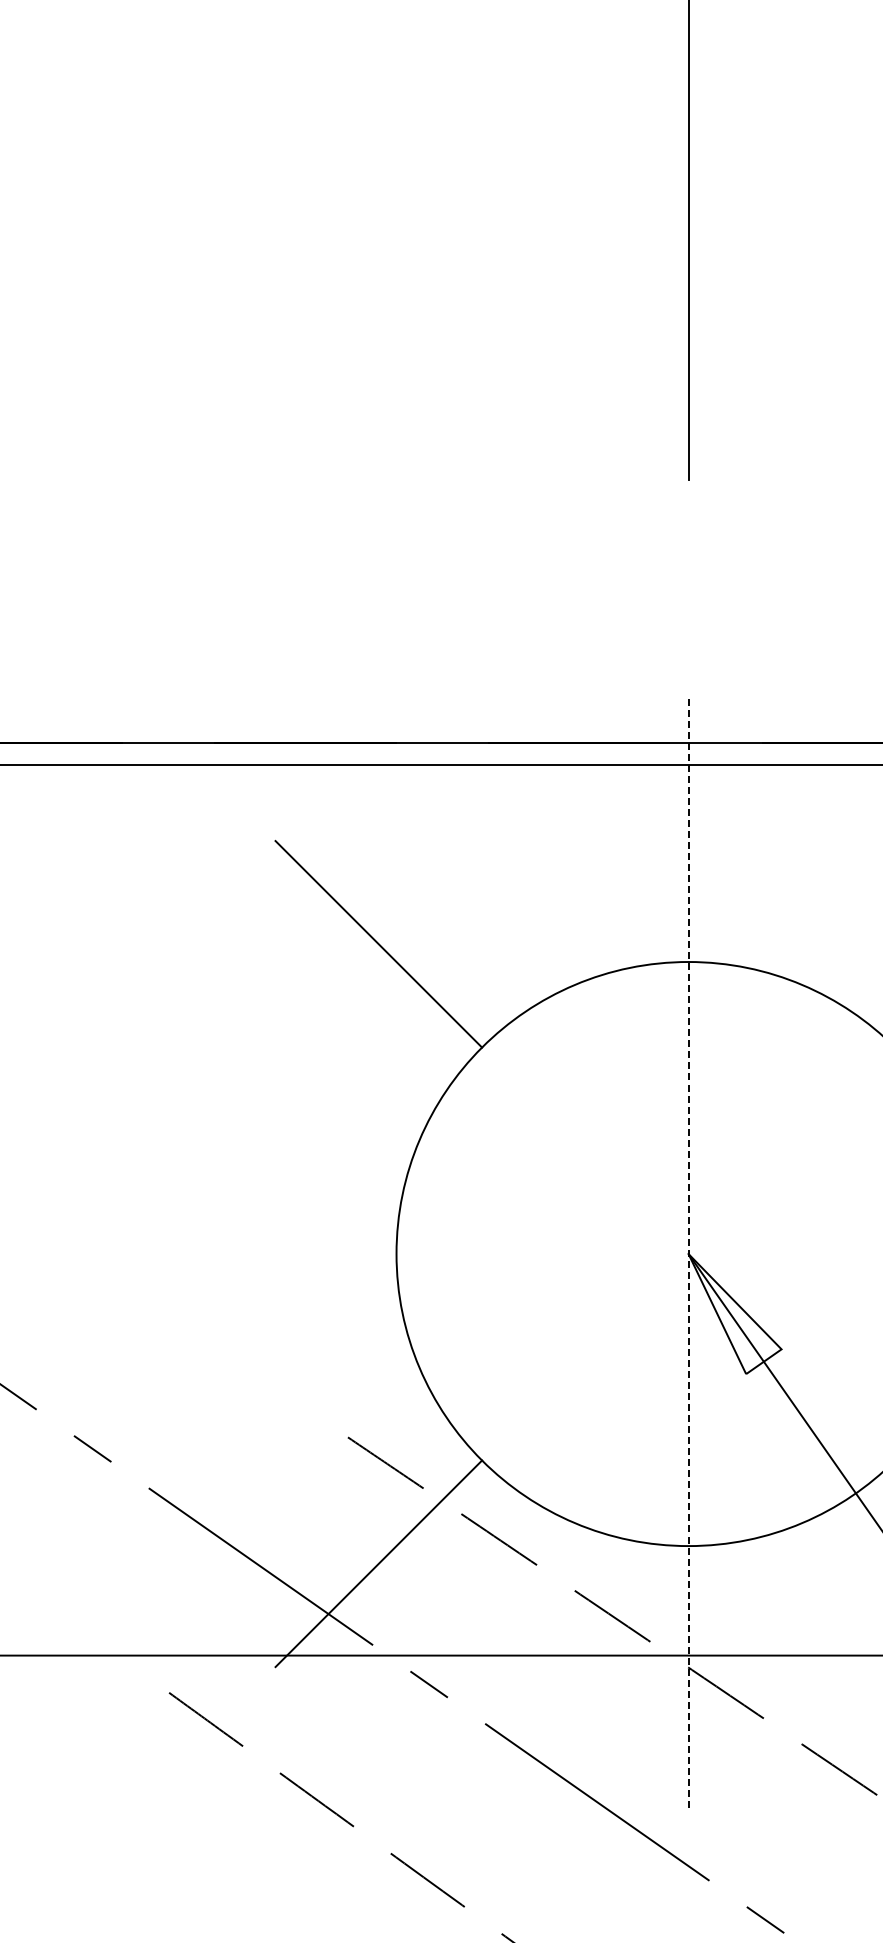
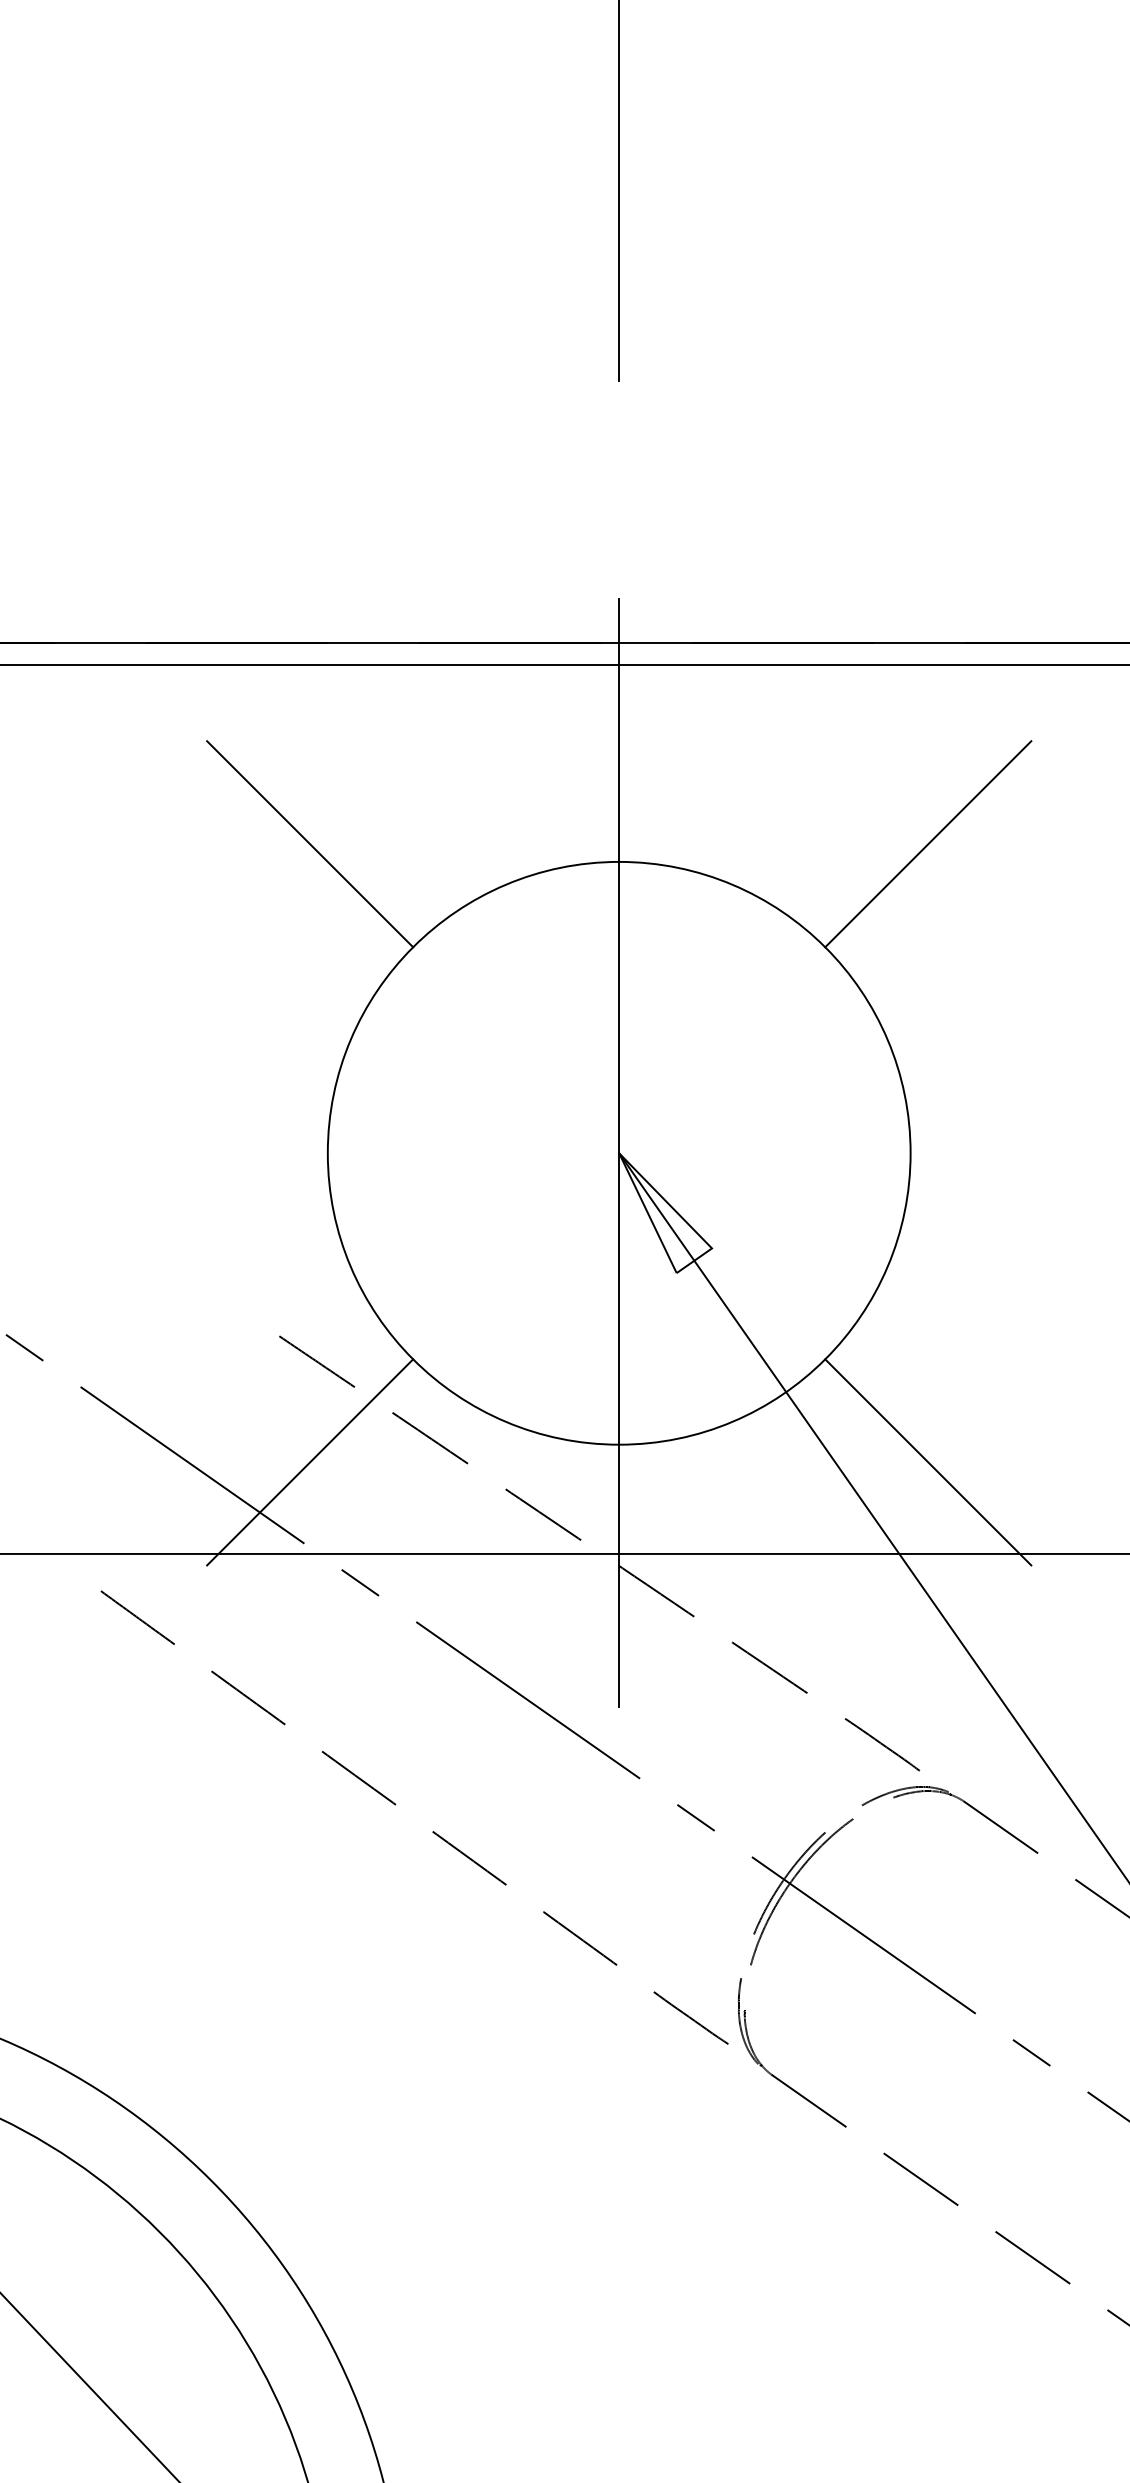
line: (688, 1254) -> (619, 1153), dashed -> solid

